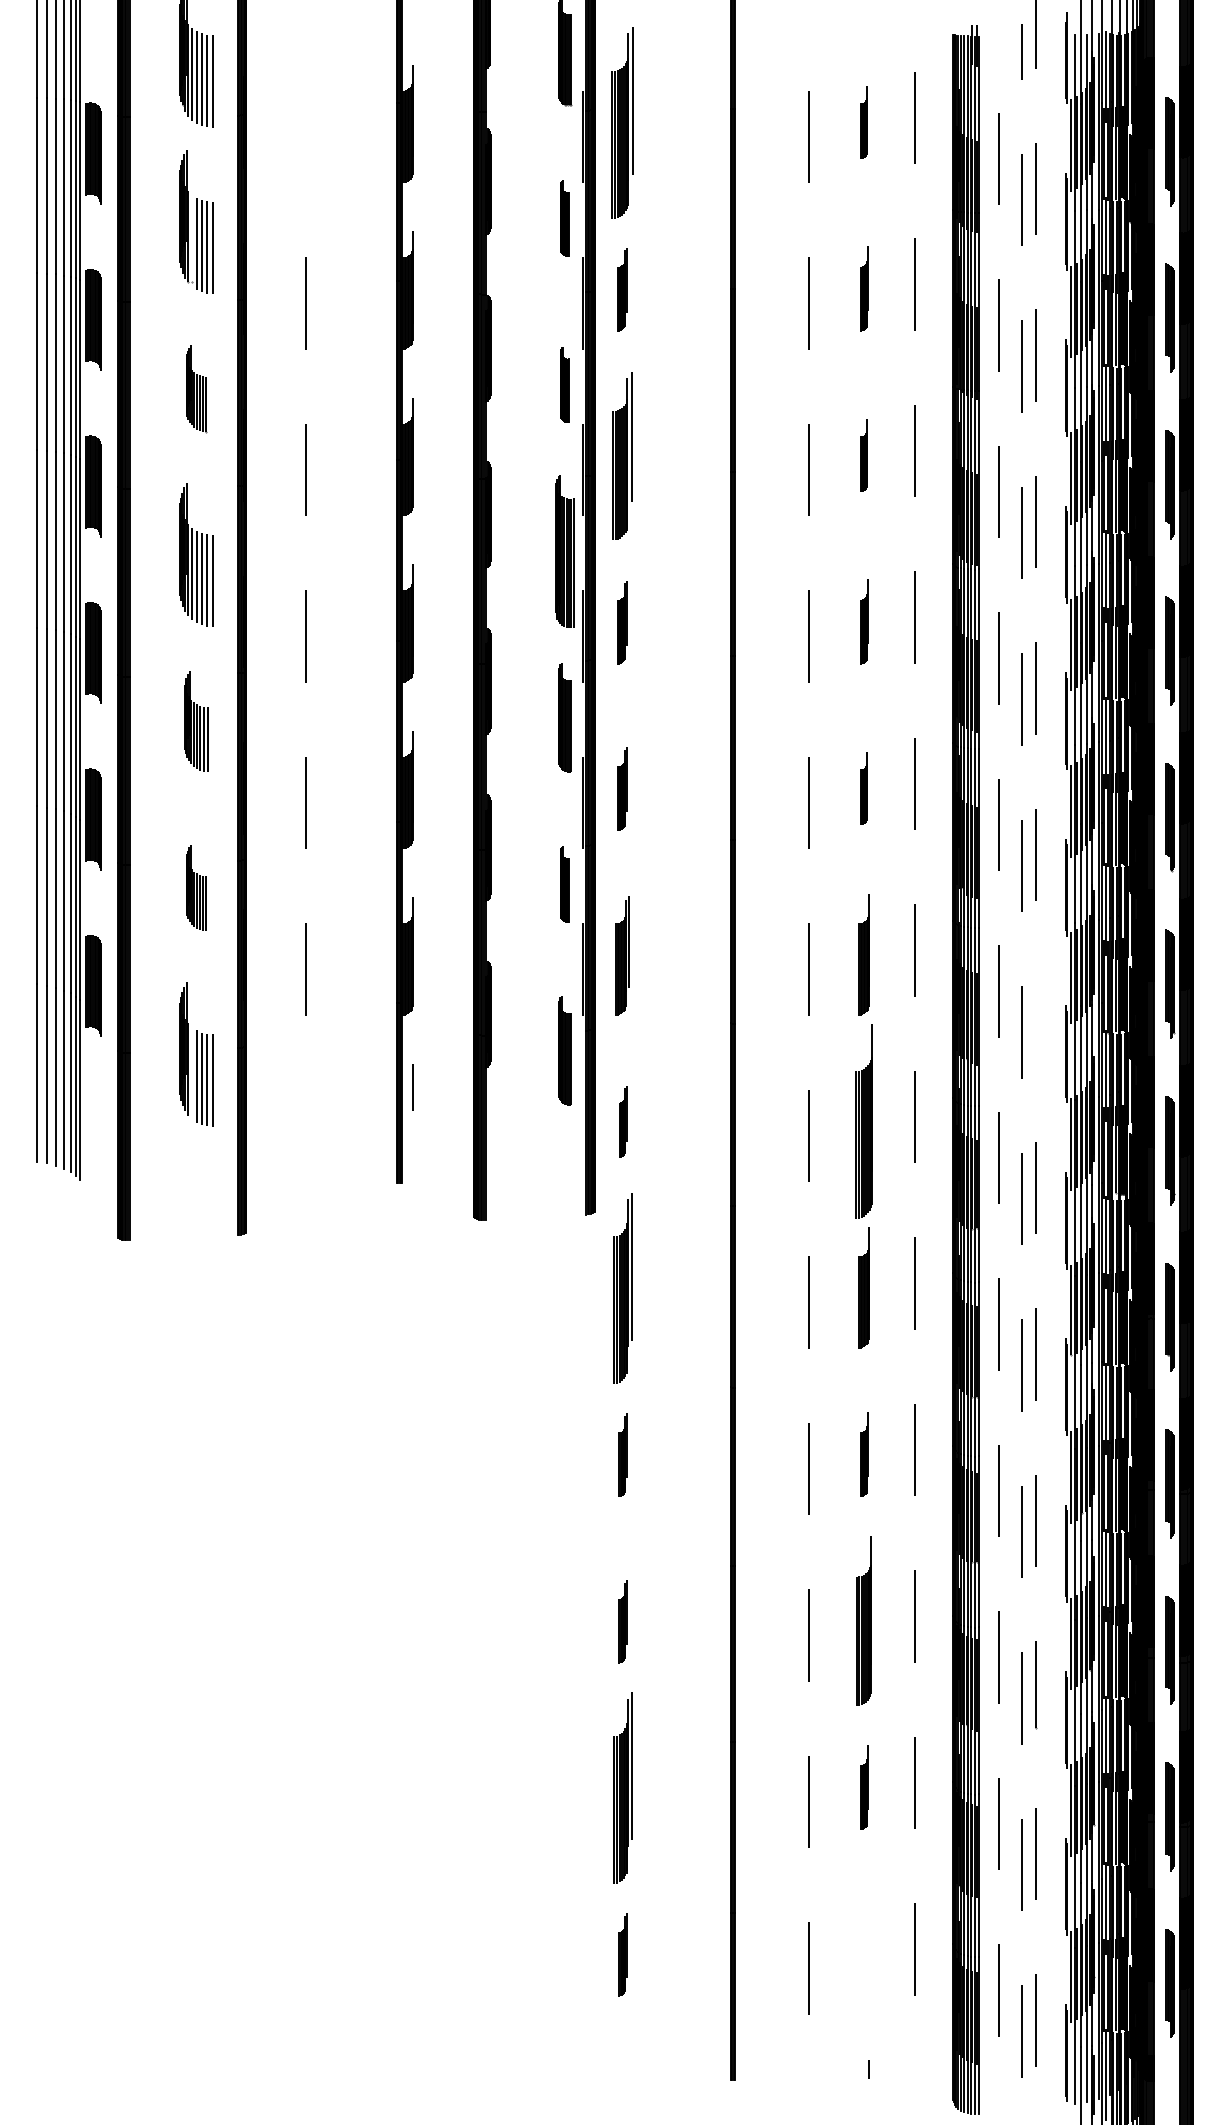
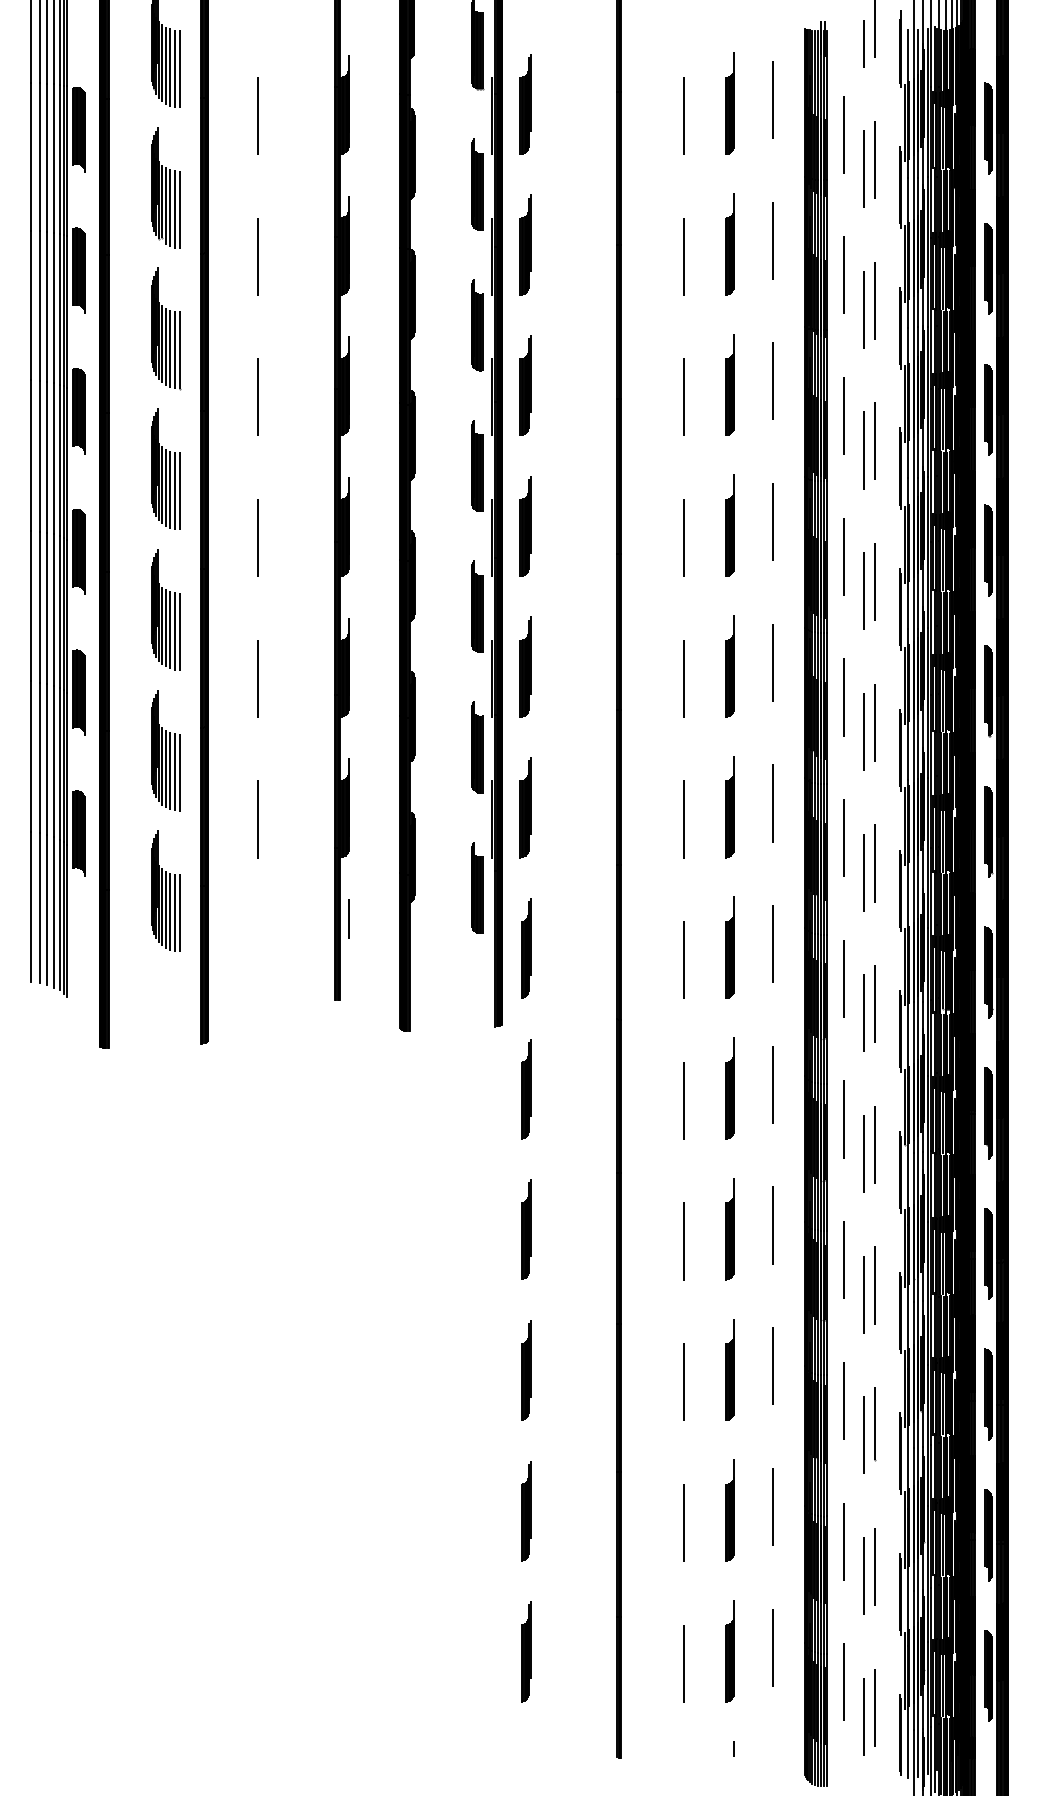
part: (622, 122) -> (525, 103), size x0.62
part: (863, 122) -> (729, 103), size x1.67
line: (305, 136) -> (257, 115), added
part: (564, 218) -> (476, 184), size x1.43
line: (192, 237) -> (162, 200), added
part: (863, 288) -> (729, 243), size x1.43
part: (622, 289) -> (525, 244), size x1.43
part: (564, 384) -> (476, 325), size x1.43
part: (196, 388) -> (165, 328), size x1.67
part: (622, 455) -> (525, 385), size x0.71
part: (863, 455) -> (729, 385), size x1.67
part: (564, 551) -> (476, 466), size x0.71
part: (863, 621) -> (729, 525), size x1.43
part: (622, 622) -> (525, 526), size x1.43
part: (196, 721) -> (165, 609), size x1.43
part: (622, 788) -> (525, 666), size x1.43
part: (863, 788) -> (729, 666), size x1.67
part: (564, 884) -> (476, 747), size x1.43
part: (196, 887) -> (165, 750), size x1.67
line: (1035, 1021) -> (874, 863), added
line: (192, 1073) -> (162, 907), added
part: (623, 1121) -> (526, 947), size x1.67
part: (863, 1121) -> (729, 947), size x0.62
part: (623, 1288) -> (526, 1088), size x0.62
part: (623, 1454) -> (526, 1229), size x1.43
part: (863, 1454) -> (729, 1229), size x1.43
part: (863, 1620) -> (729, 1369), size x0.71
part: (623, 1621) -> (526, 1370), size x1.43
part: (623, 1787) -> (526, 1510), size x0.62
part: (863, 1787) -> (729, 1510), size x1.43
part: (863, 1953) -> (729, 1650), added
part: (623, 1954) -> (526, 1651), size x1.43

